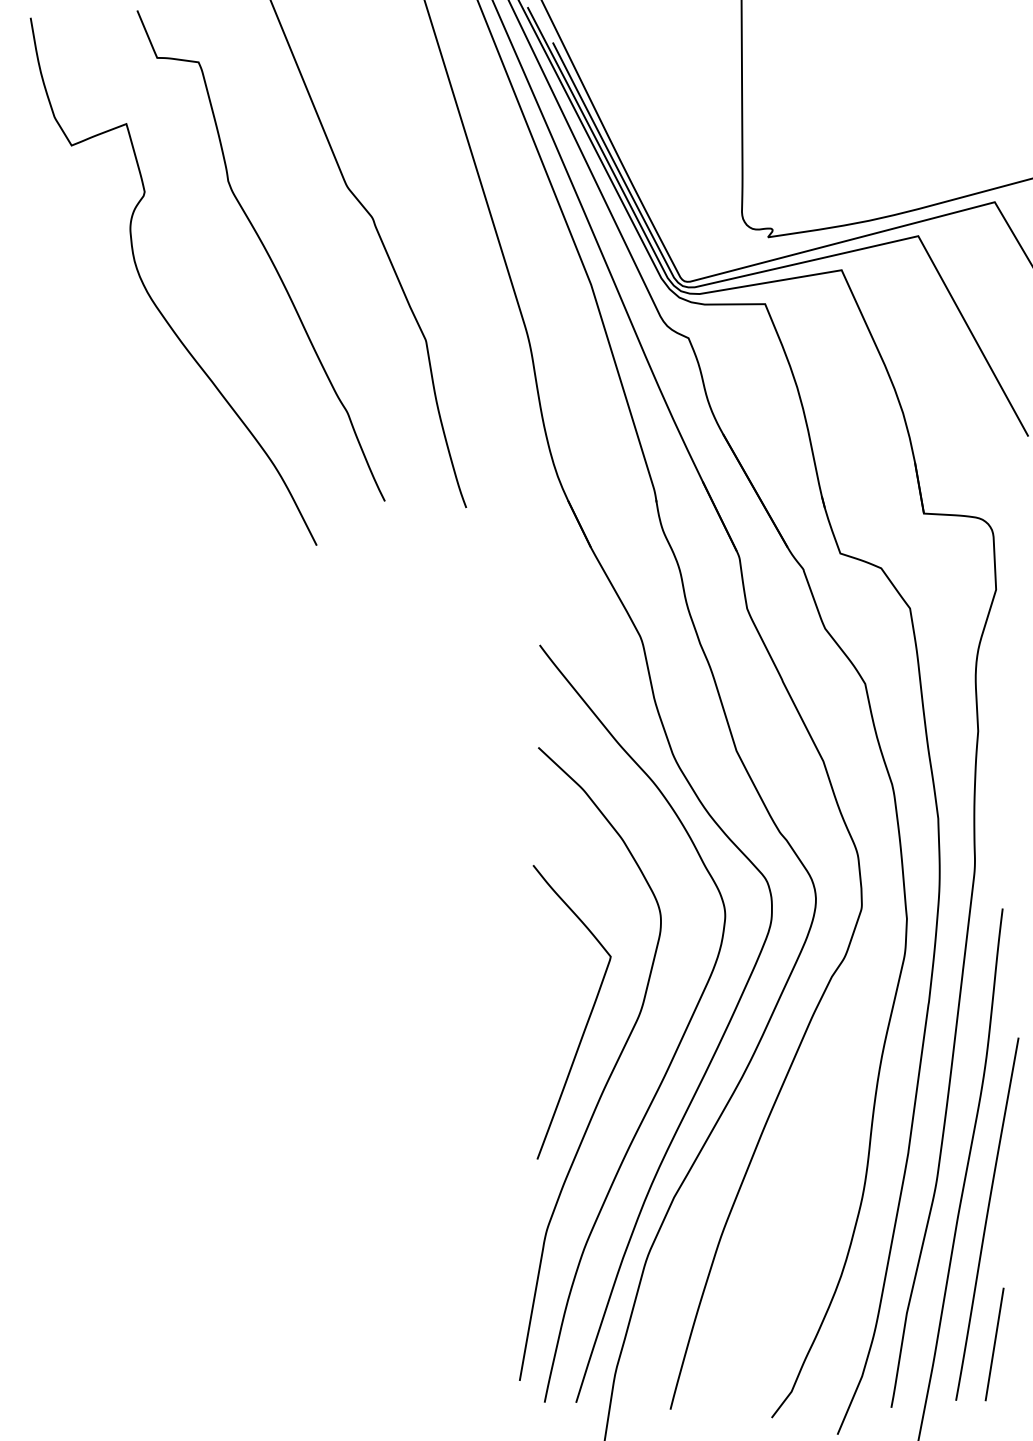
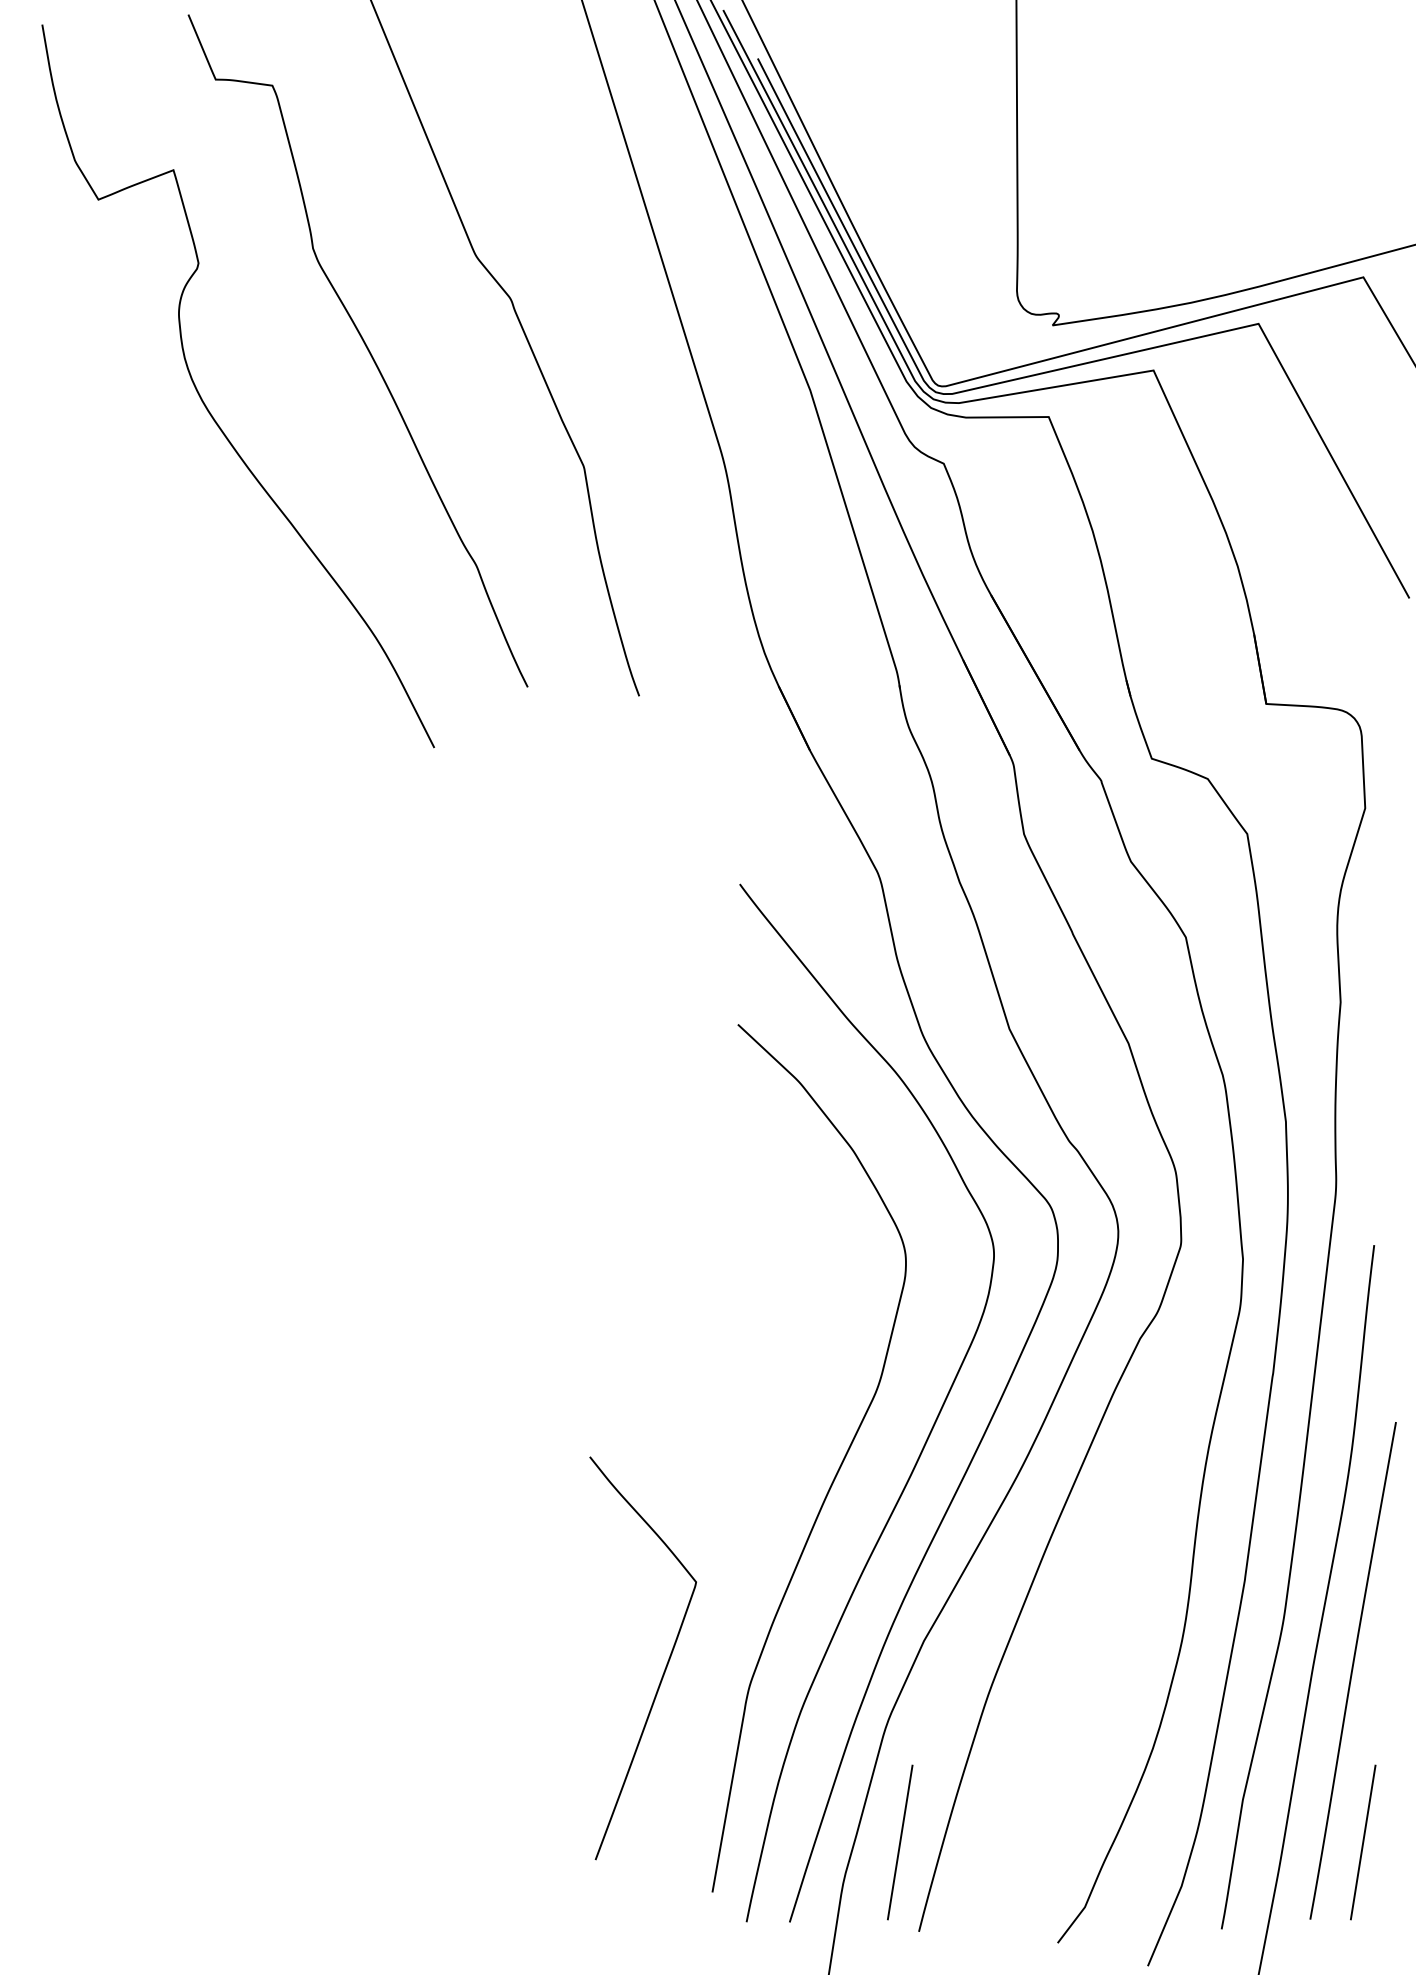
curve: (588, 1018) -> (665, 1666), moved
line: (656, 1344) -> (900, 1842), added

